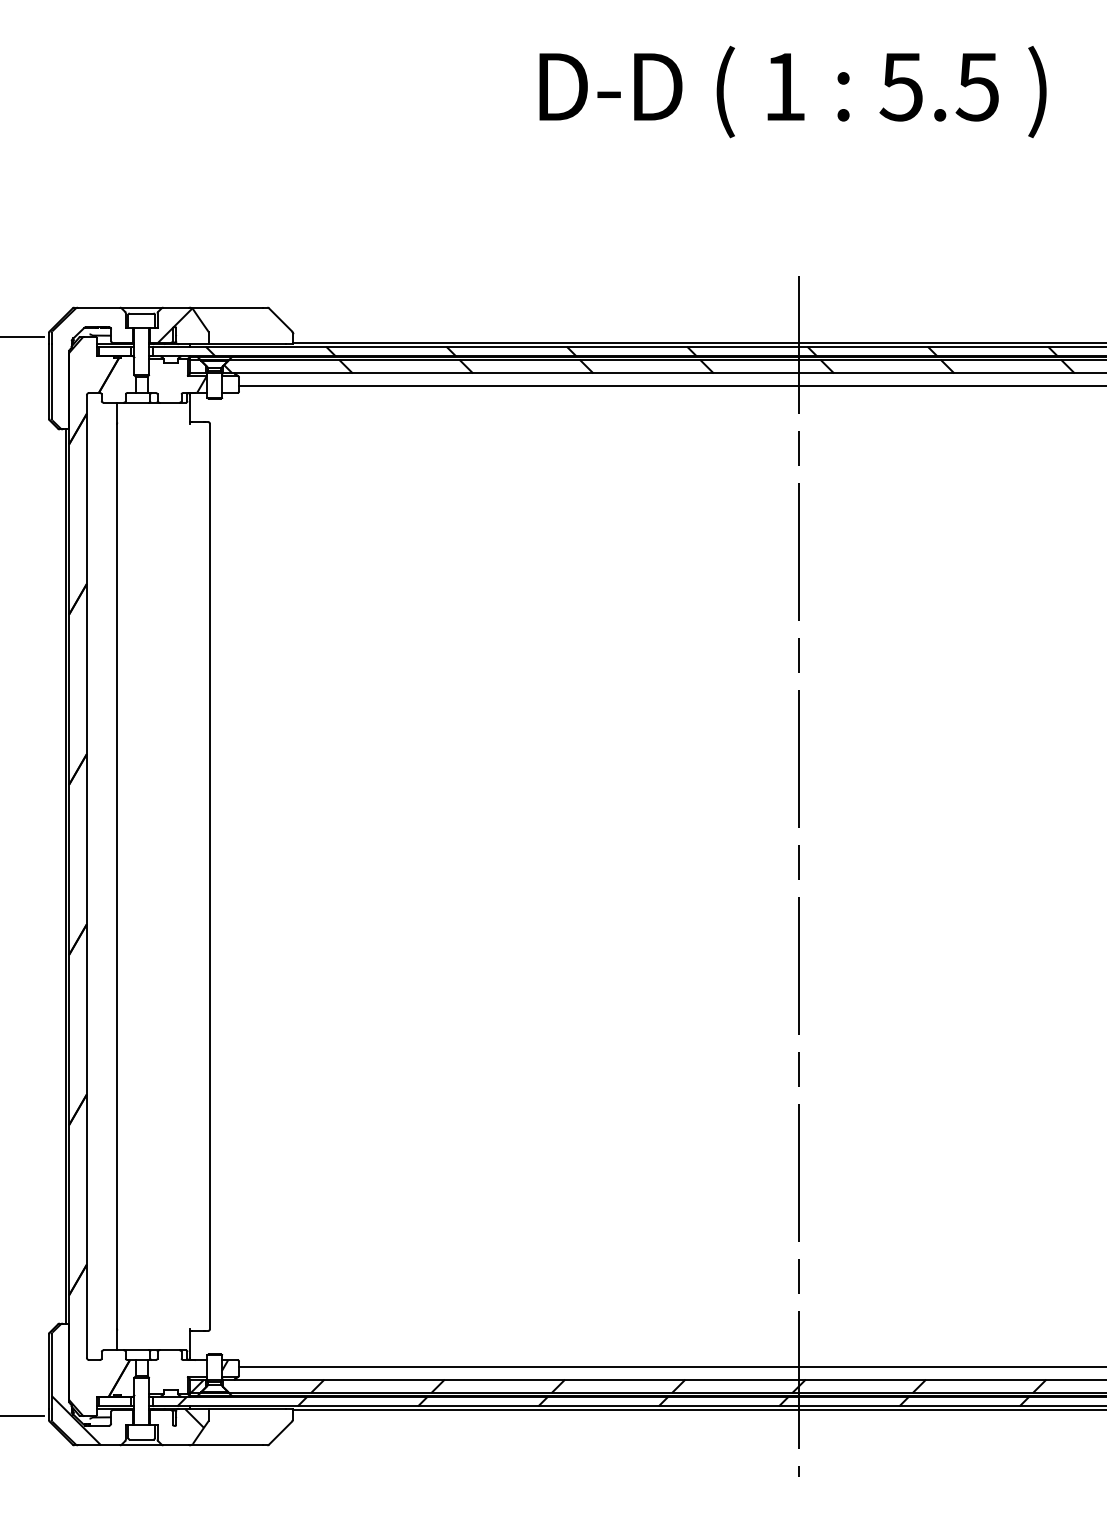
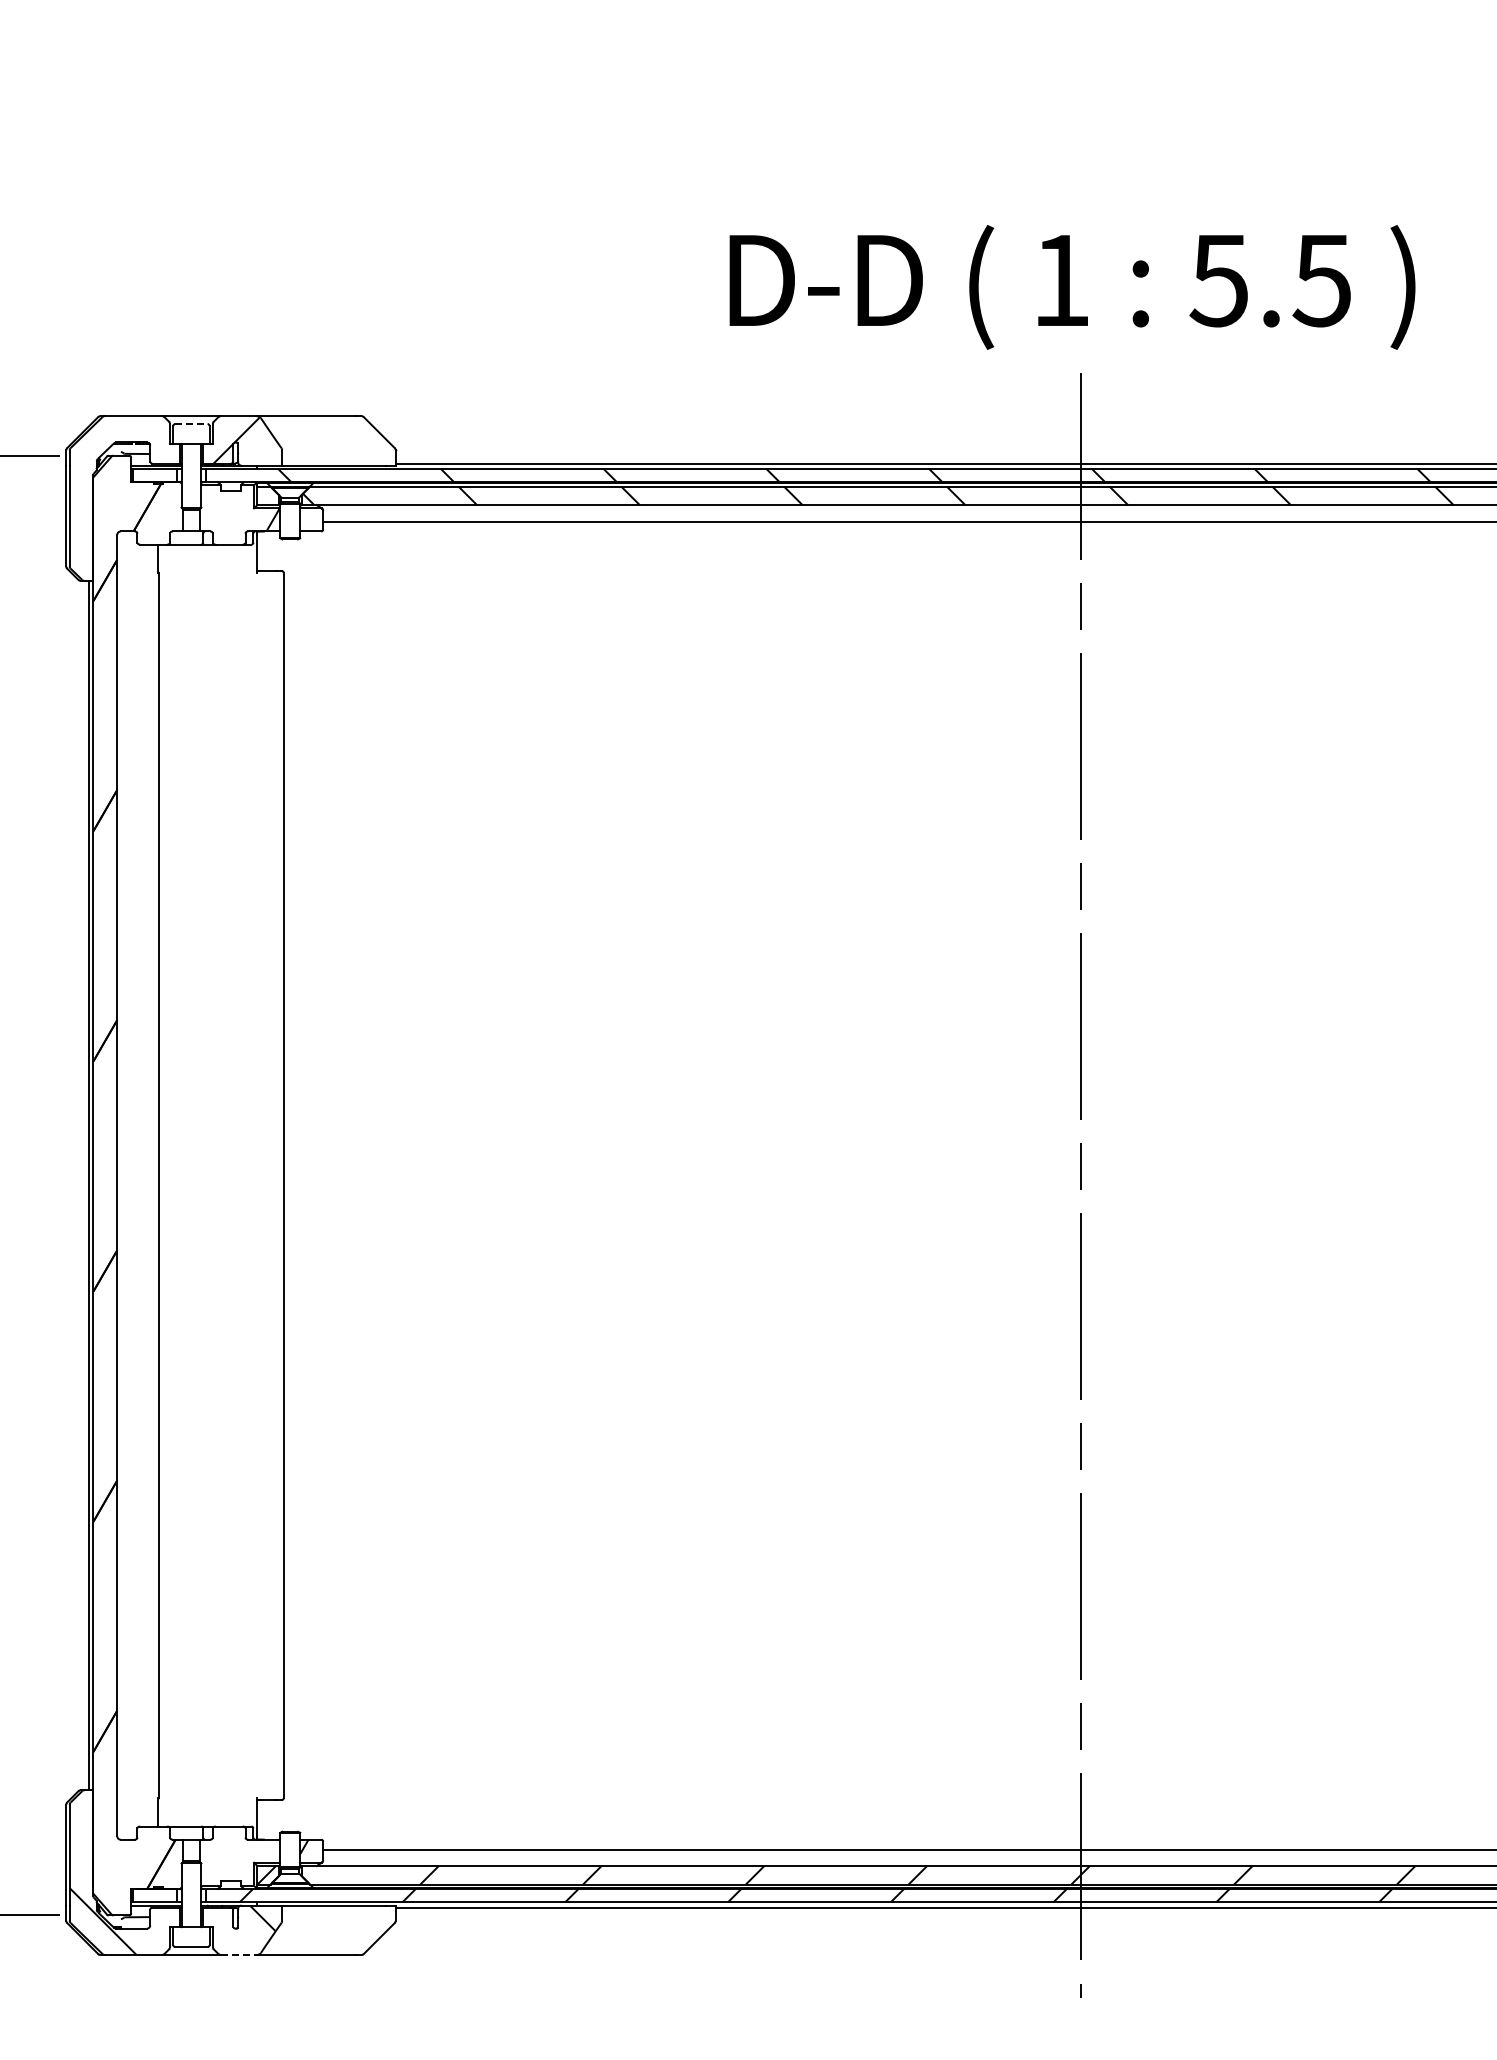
text: (793, 92) -> (1072, 287), moved
line: (141, 313) -> (191, 424), solid -> dashed
line: (176, 1445) -> (238, 1955), solid -> dashed

